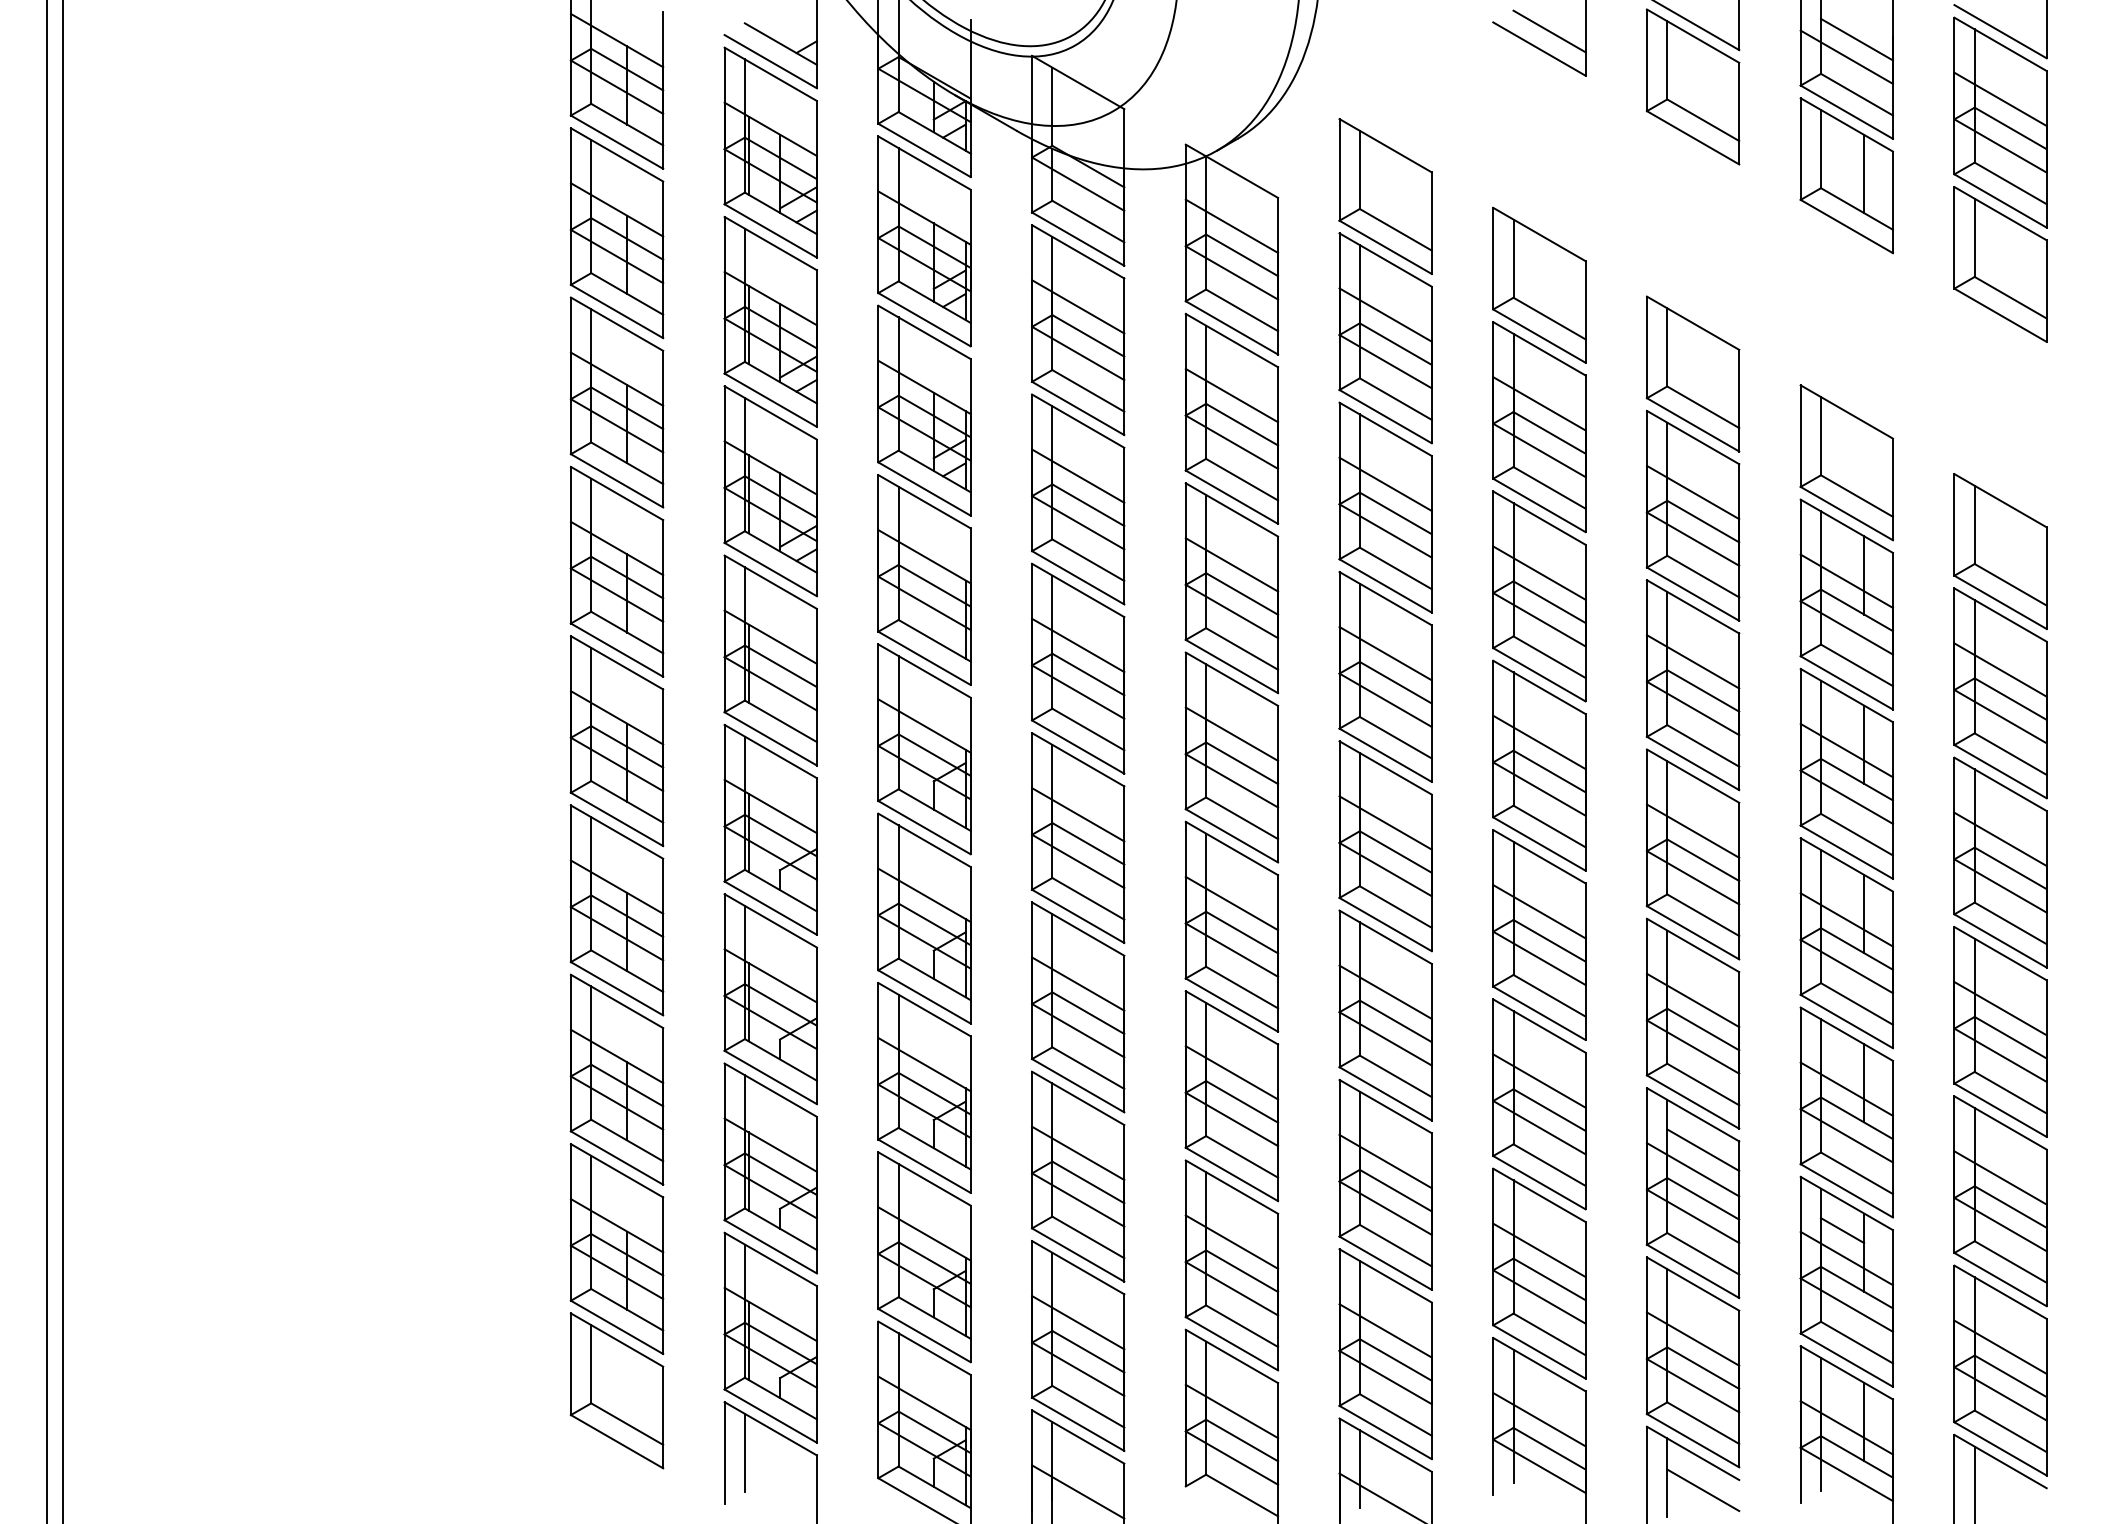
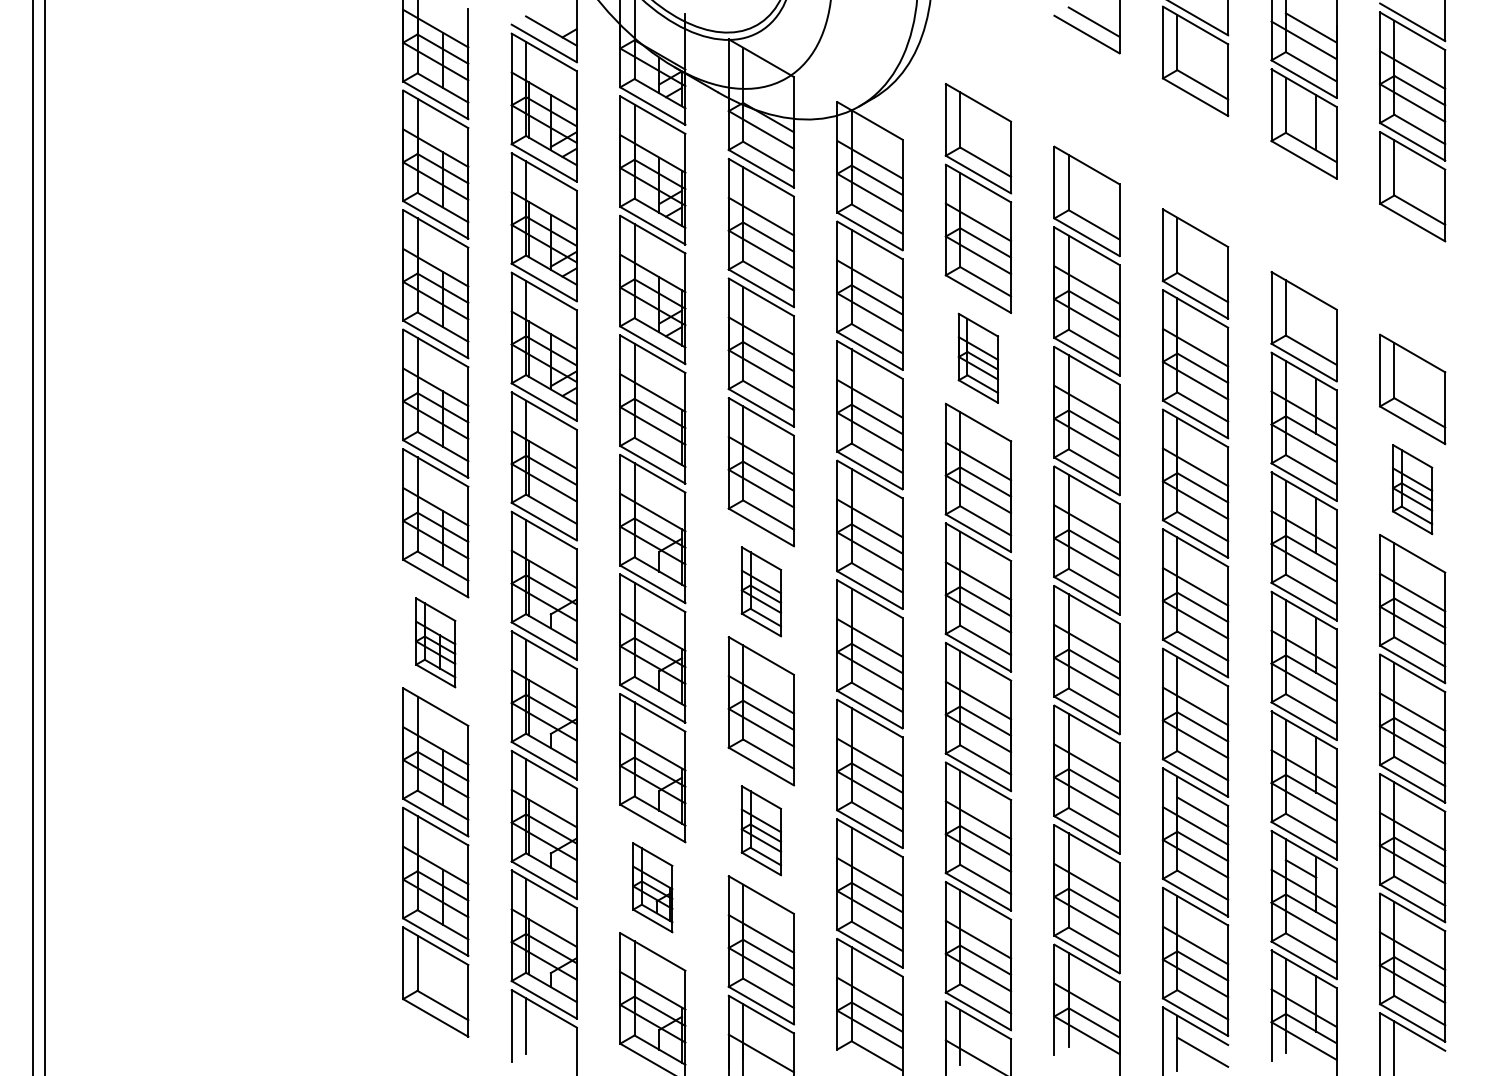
part: (1385, 507) -> (978, 358), size x0.6
part: (2000, 693) -> (1412, 489), size x0.6
part: (1078, 838) -> (761, 592), size x0.6
part: (616, 910) -> (435, 642), size x0.6
part: (1078, 1176) -> (761, 830), size x0.6
part: (924, 1257) -> (652, 887), size x0.6

